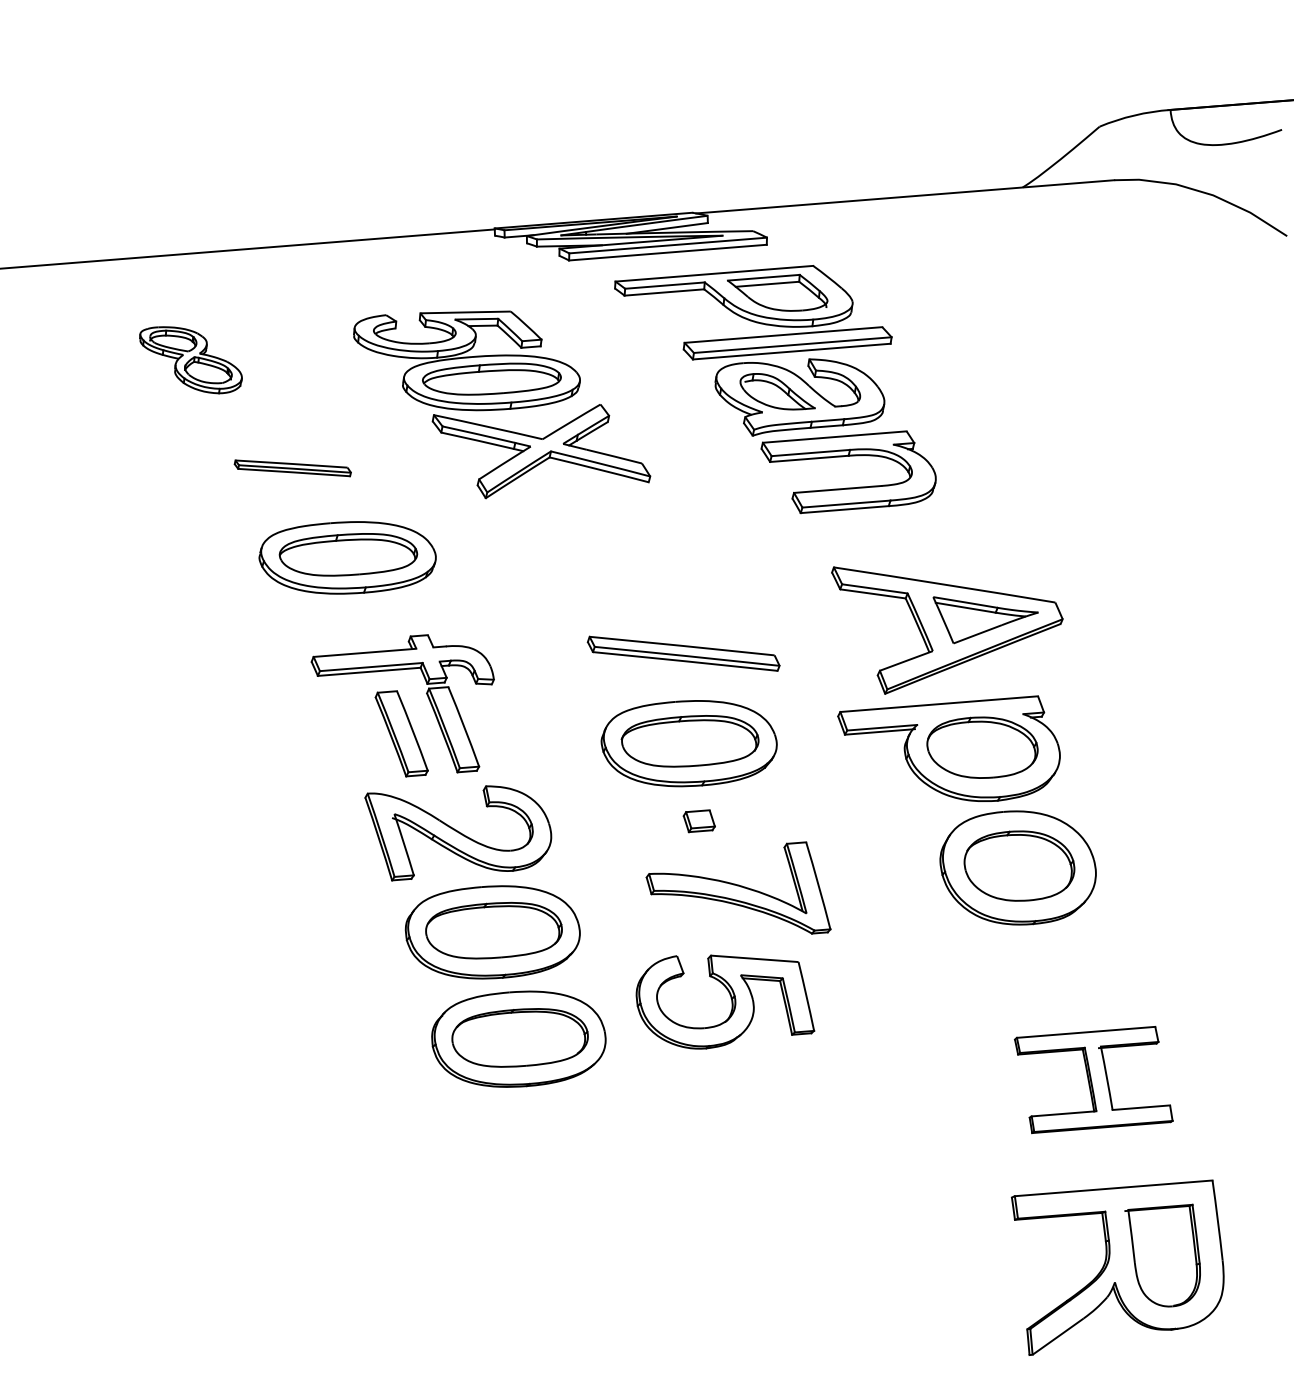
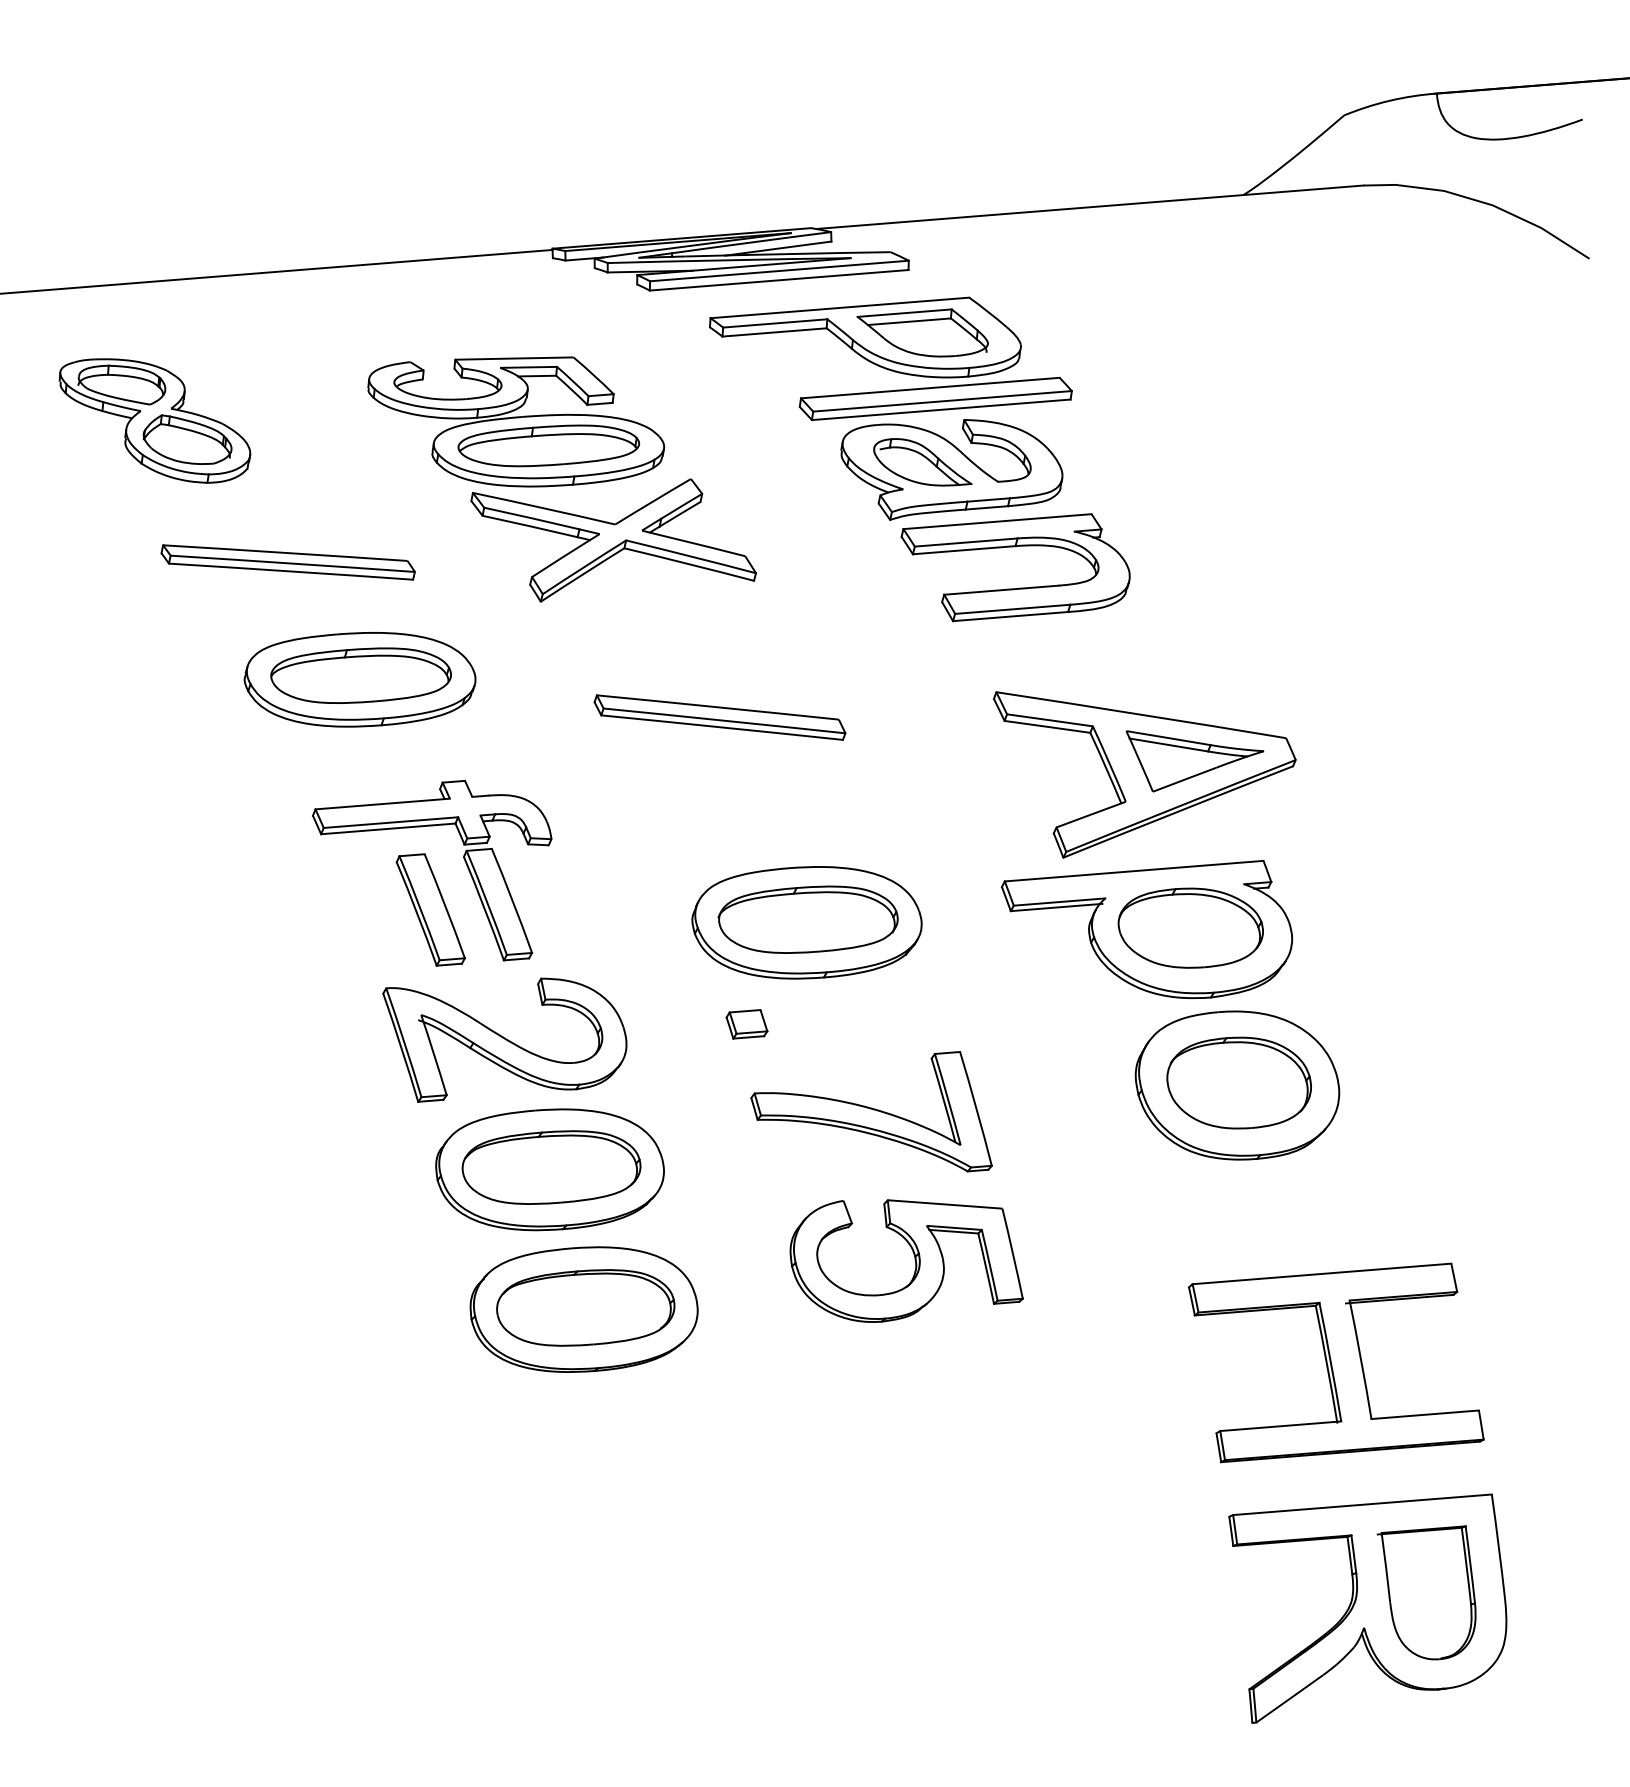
part: (190, 360) -> (154, 421), size x1.43
part: (292, 468) -> (287, 562), size x1.67
part: (683, 653) -> (719, 717), moved
part: (698, 821) -> (745, 1024), moved
part: (725, 1001) -> (906, 1260), moved
part: (1093, 1079) -> (1336, 1362), size x1.43

